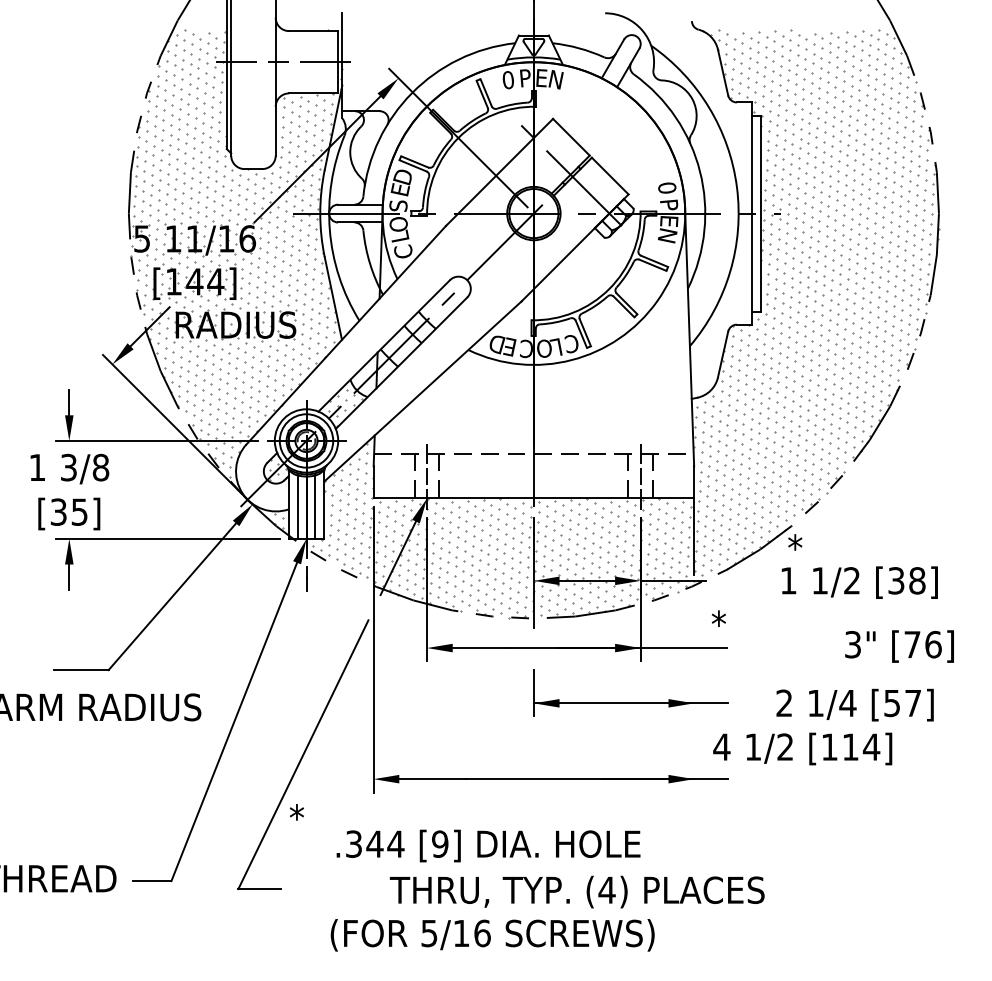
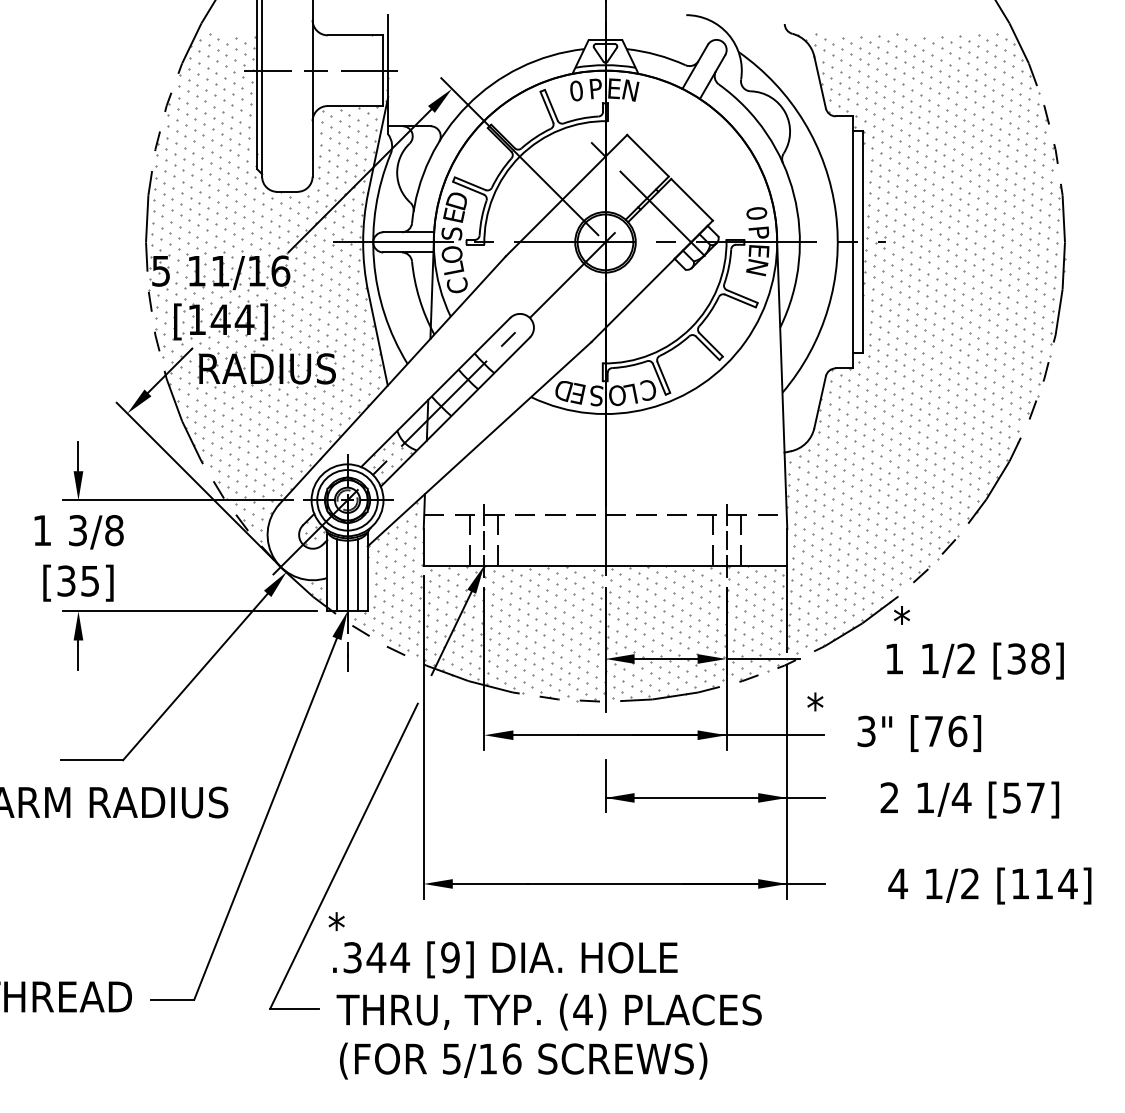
text: (526, 348) -> (597, 395), C -> S
text: (899, 646) -> (919, 733), moved
line: (694, 689) -> (787, 782), added
text: (802, 748) -> (989, 885), moved
text: (488, 845) -> (505, 959), moved
text: (576, 891) -> (548, 1011), moved
text: (492, 935) -> (523, 1061), moved

